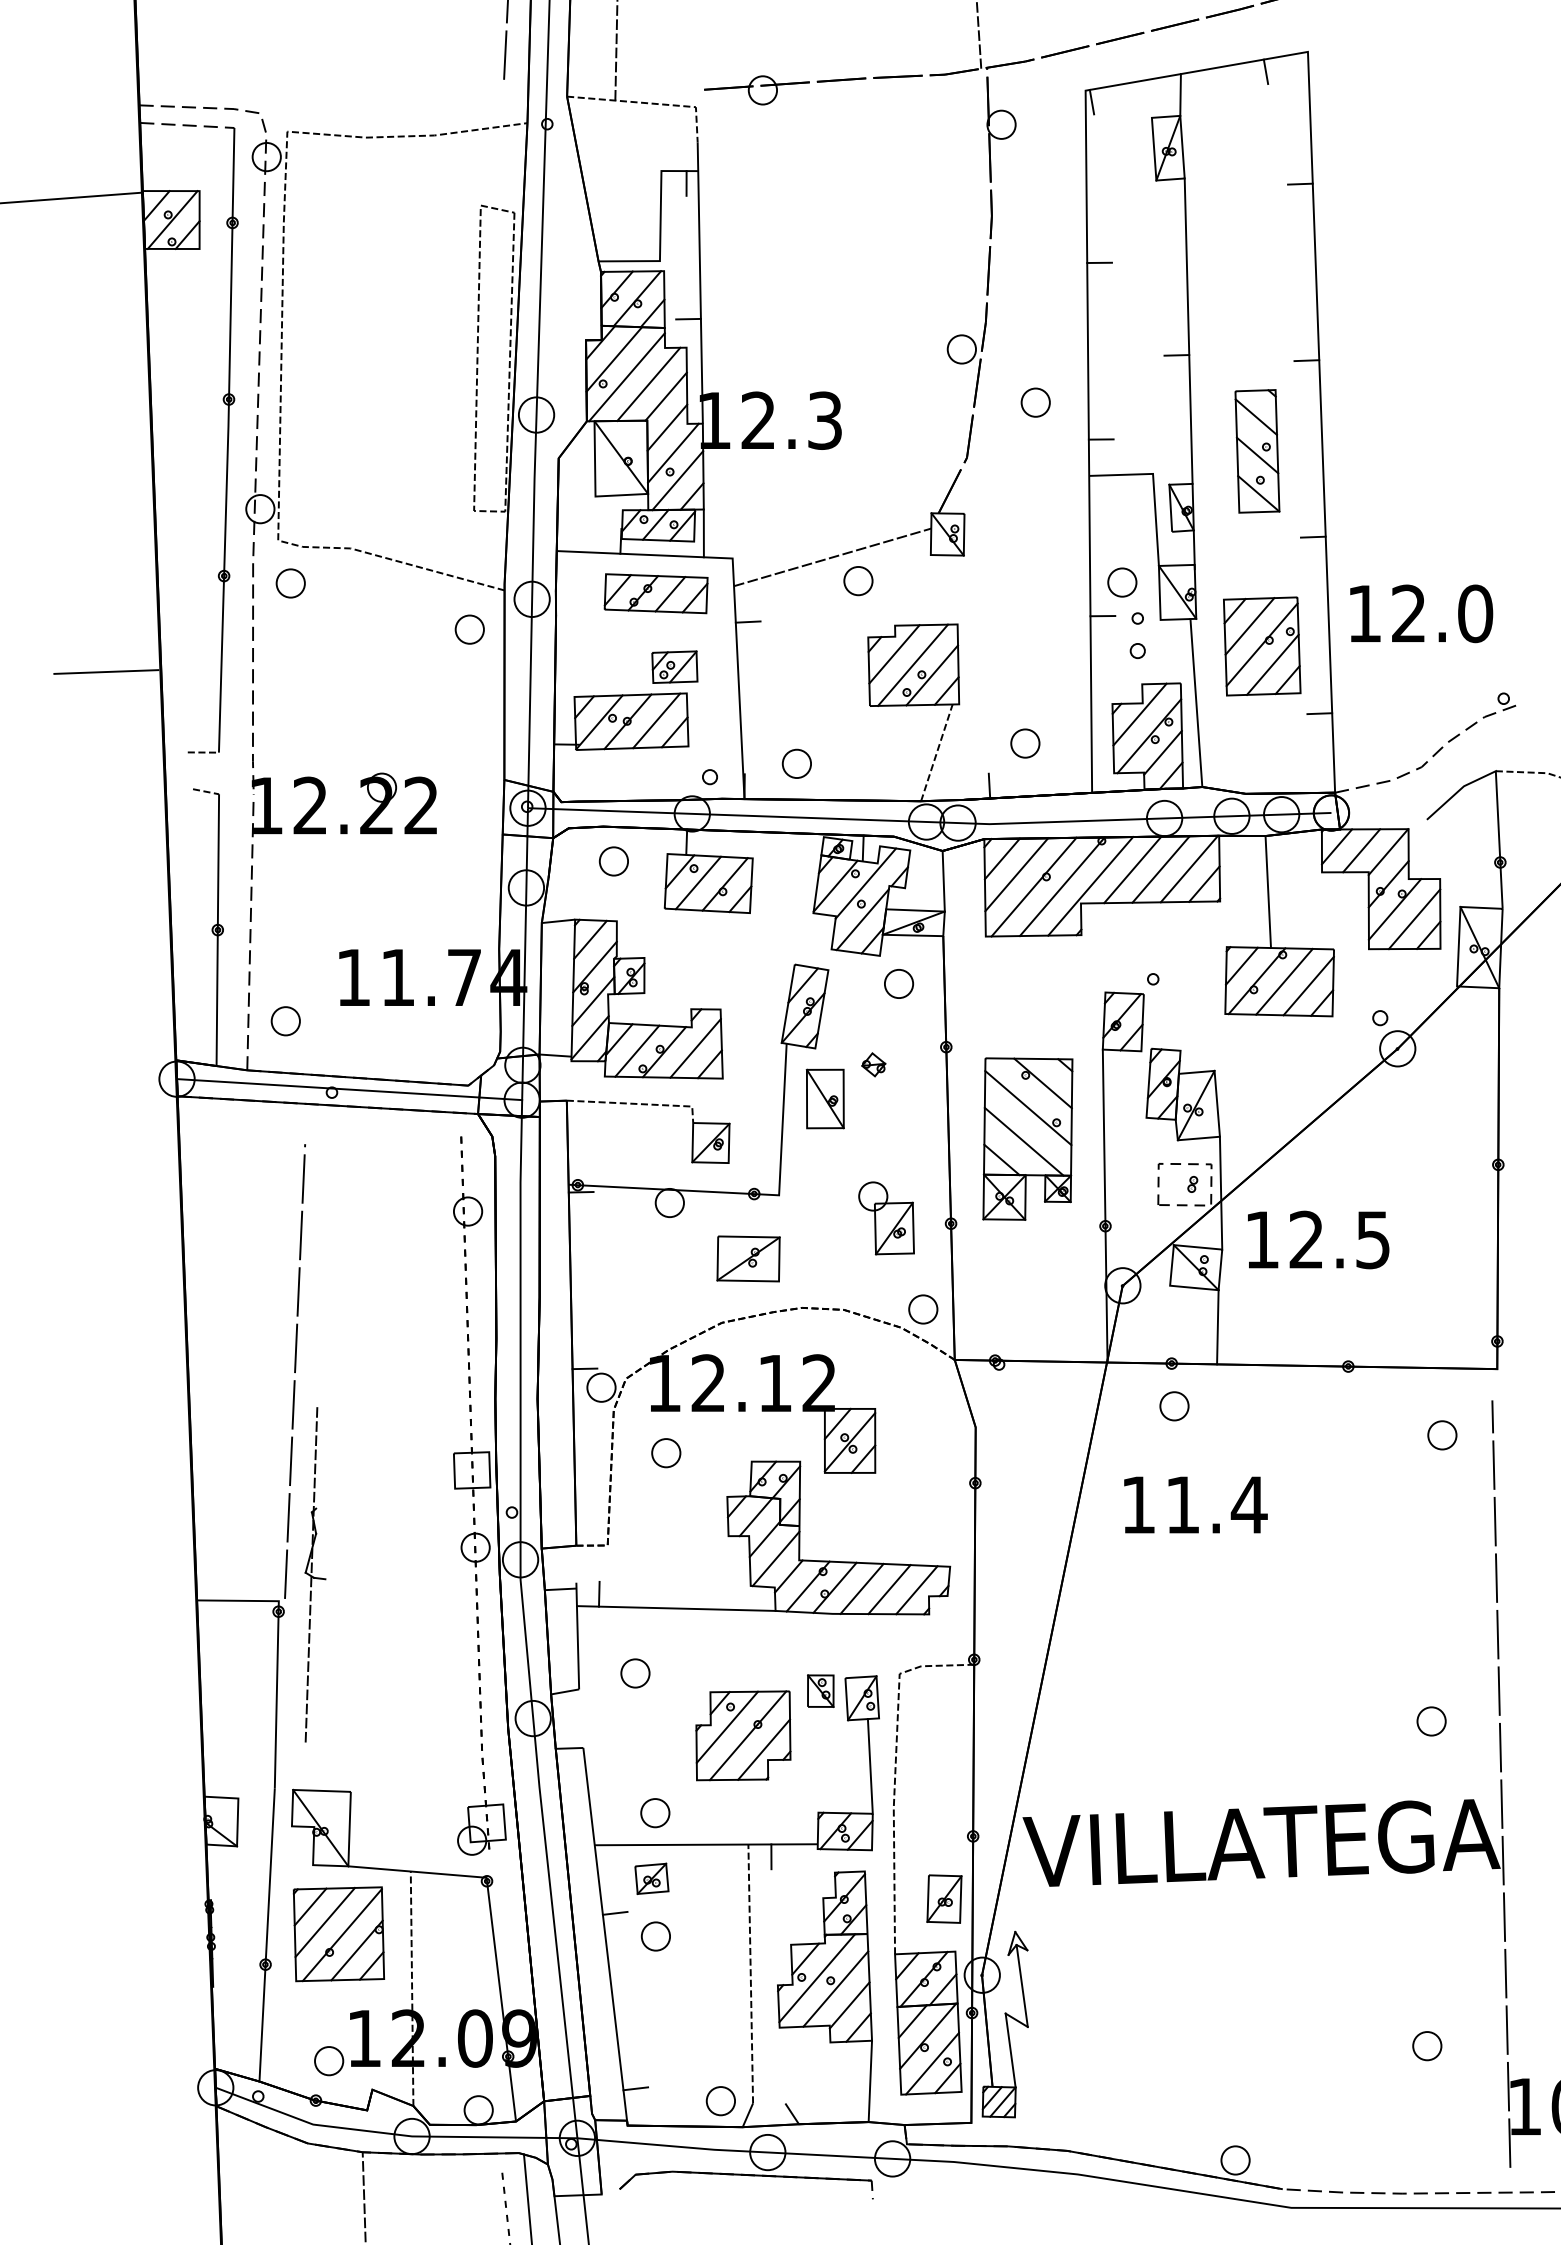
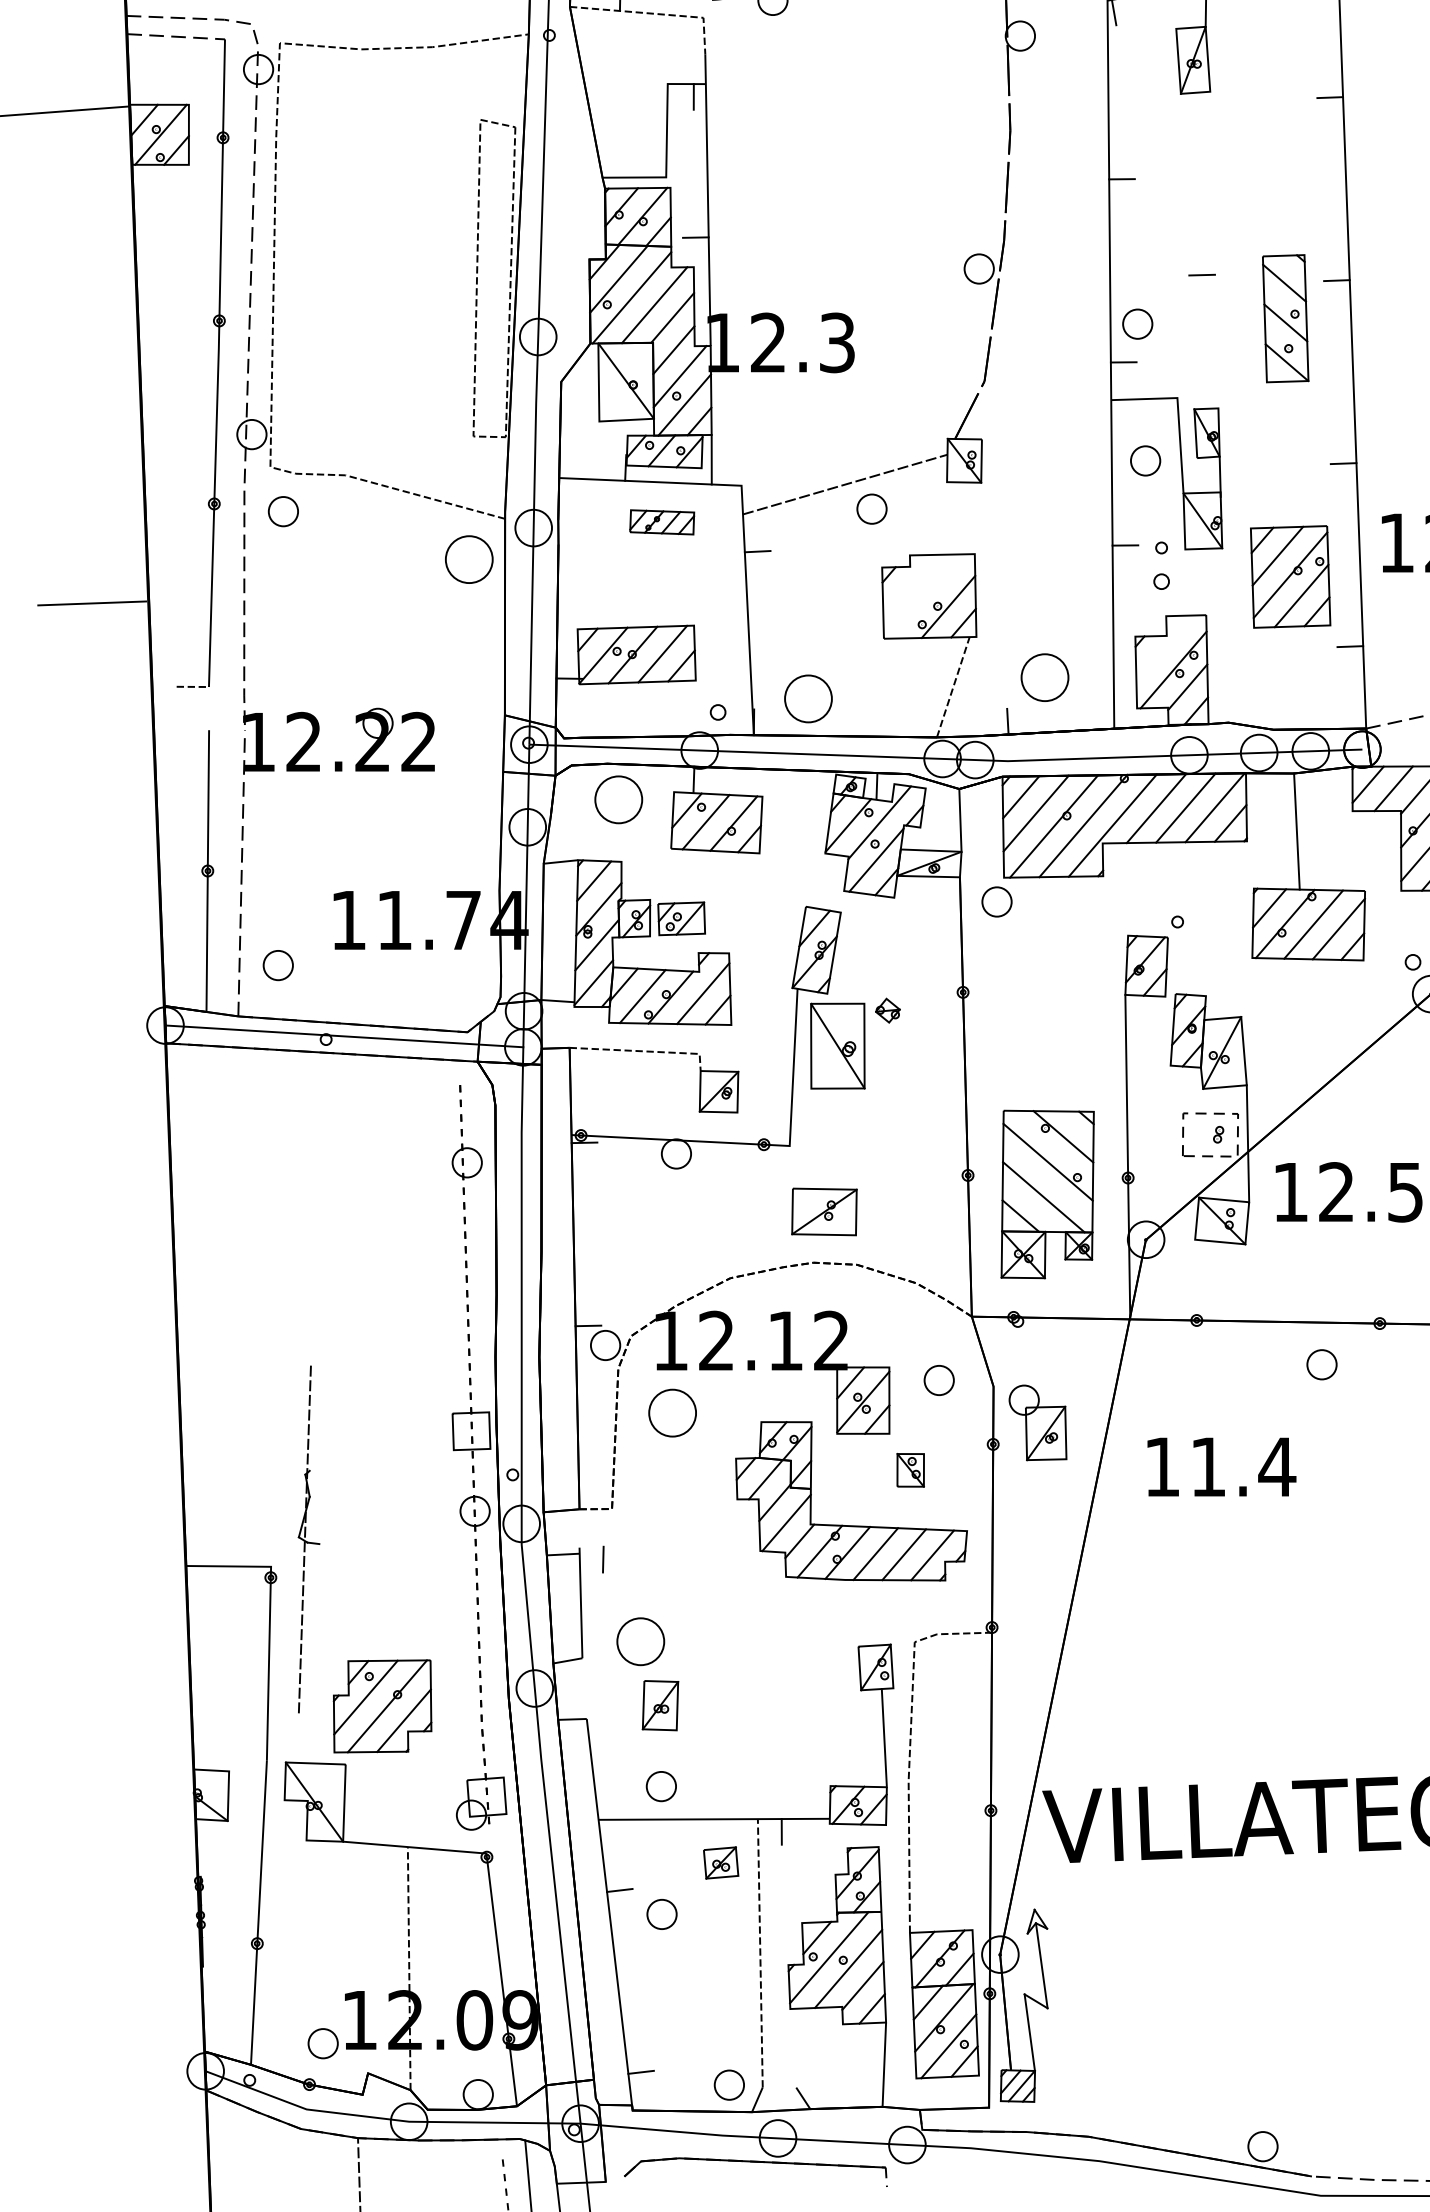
line: (1188, 330) -> (1214, 249), removed
part: (1035, 402) -> (1137, 324), moved
part: (1257, 451) -> (1285, 318), moved
part: (1122, 582) -> (1145, 460), moved
part: (655, 593) -> (661, 522), size x0.6
part: (469, 629) -> (468, 559), size x1.6
line: (894, 654) -> (909, 585), removed
line: (913, 664) -> (929, 595), removed
part: (674, 666) -> (681, 918), moved
line: (1196, 703) -> (1222, 636), removed
line: (1139, 714) -> (1163, 647), removed
part: (1025, 743) -> (1045, 677), size x1.6
part: (796, 763) -> (807, 698), size x1.6
line: (206, 791) -> (196, 727), removed
part: (613, 861) -> (618, 799), size x1.6
part: (899, 983) -> (997, 901), moved
part: (824, 1098) -> (836, 1045), size x1.4
part: (1027, 1138) -> (1047, 1193), moved
part: (886, 1218) -> (1037, 1423), moved
part: (748, 1258) -> (824, 1211), moved
part: (923, 1309) -> (939, 1380), moved
line: (1217, 1327) -> (1244, 1283), removed
line: (295, 1371) -> (288, 1328), removed
part: (1174, 1406) -> (1322, 1364), moved
part: (666, 1453) -> (672, 1413), size x1.6
line: (675, 1608) -> (682, 1574), removed
part: (635, 1673) -> (640, 1641), size x1.6
part: (820, 1690) -> (910, 1469), moved
part: (743, 1735) -> (382, 1706), moved
part: (651, 1878) -> (720, 1862), moved
part: (944, 1898) -> (660, 1705), moved
part: (338, 1934) -> (332, 1912), removed

